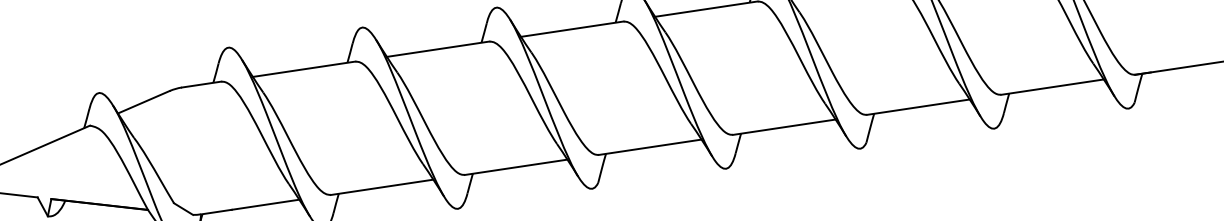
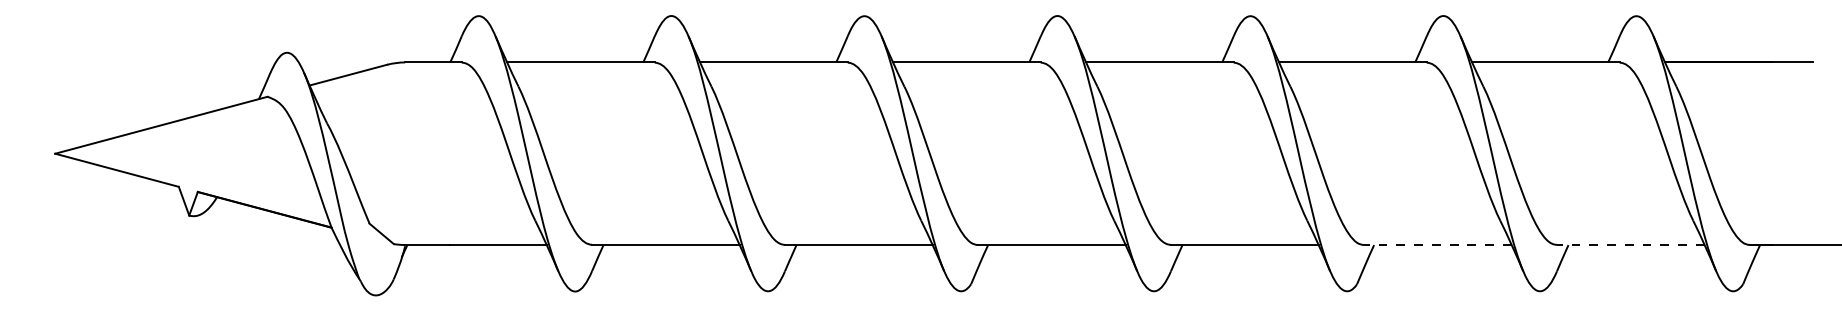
line: (1052, 87) -> (1630, 245), solid -> dashed
line: (918, 107) -> (1437, 245), solid -> dashed

